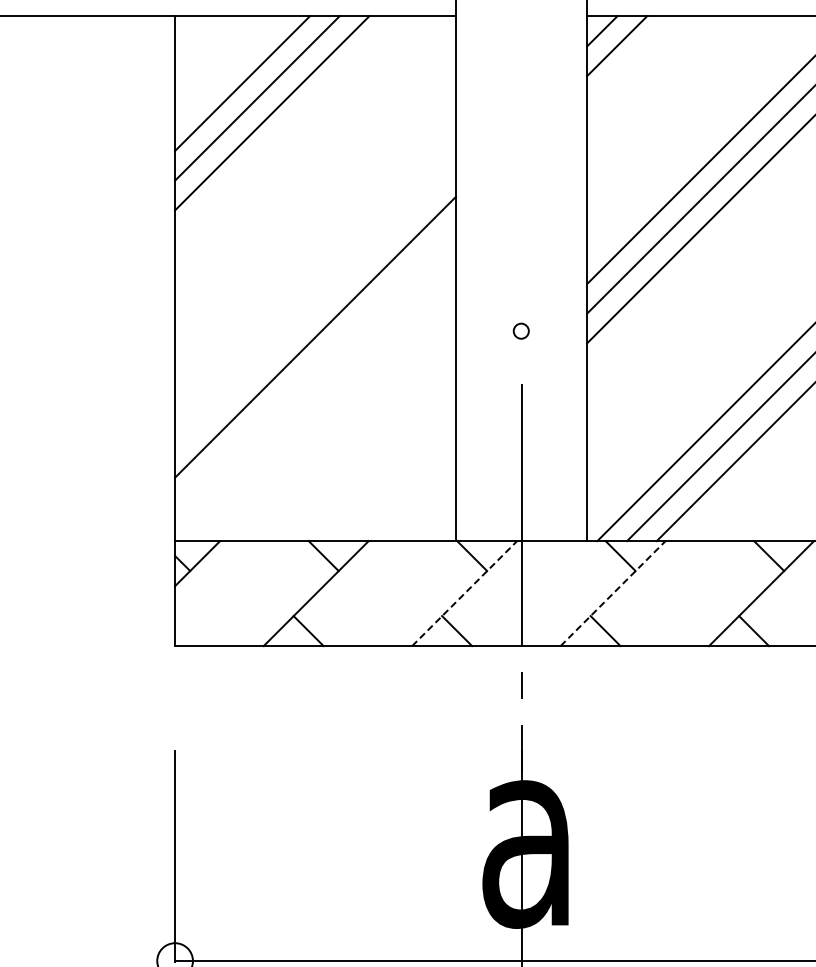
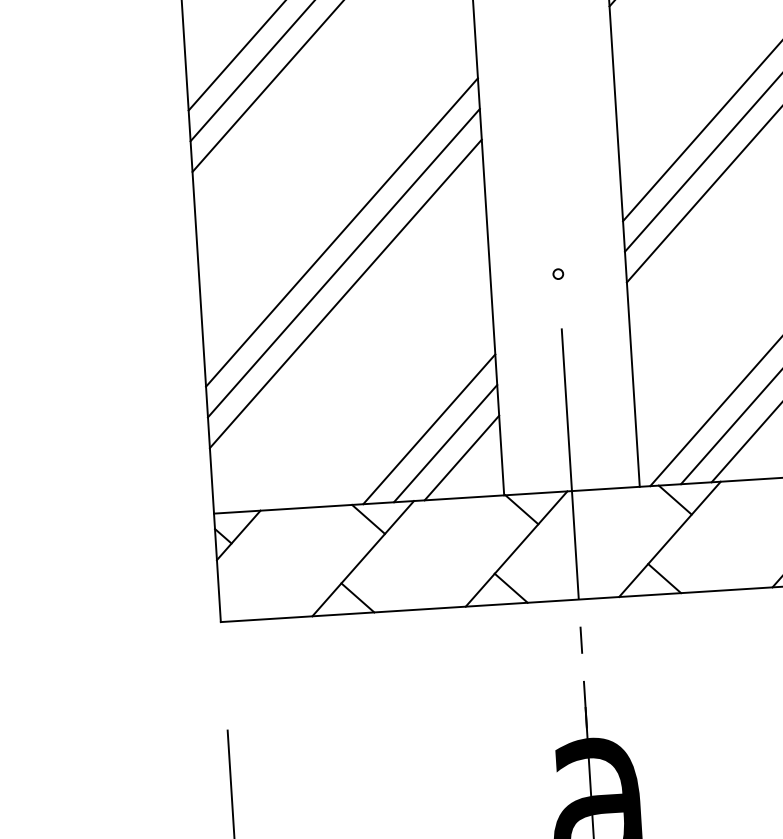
line: (315, 277) -> (341, 232), added
line: (315, 307) -> (343, 263), added
circle: (521, 330) -> (558, 273), size x0.62
line: (387, 472) -> (428, 428), added
line: (402, 487) -> (445, 443), added
line: (416, 502) -> (460, 458), added
line: (465, 593) -> (517, 548), dashed -> solid
line: (613, 593) -> (670, 539), dashed -> solid

